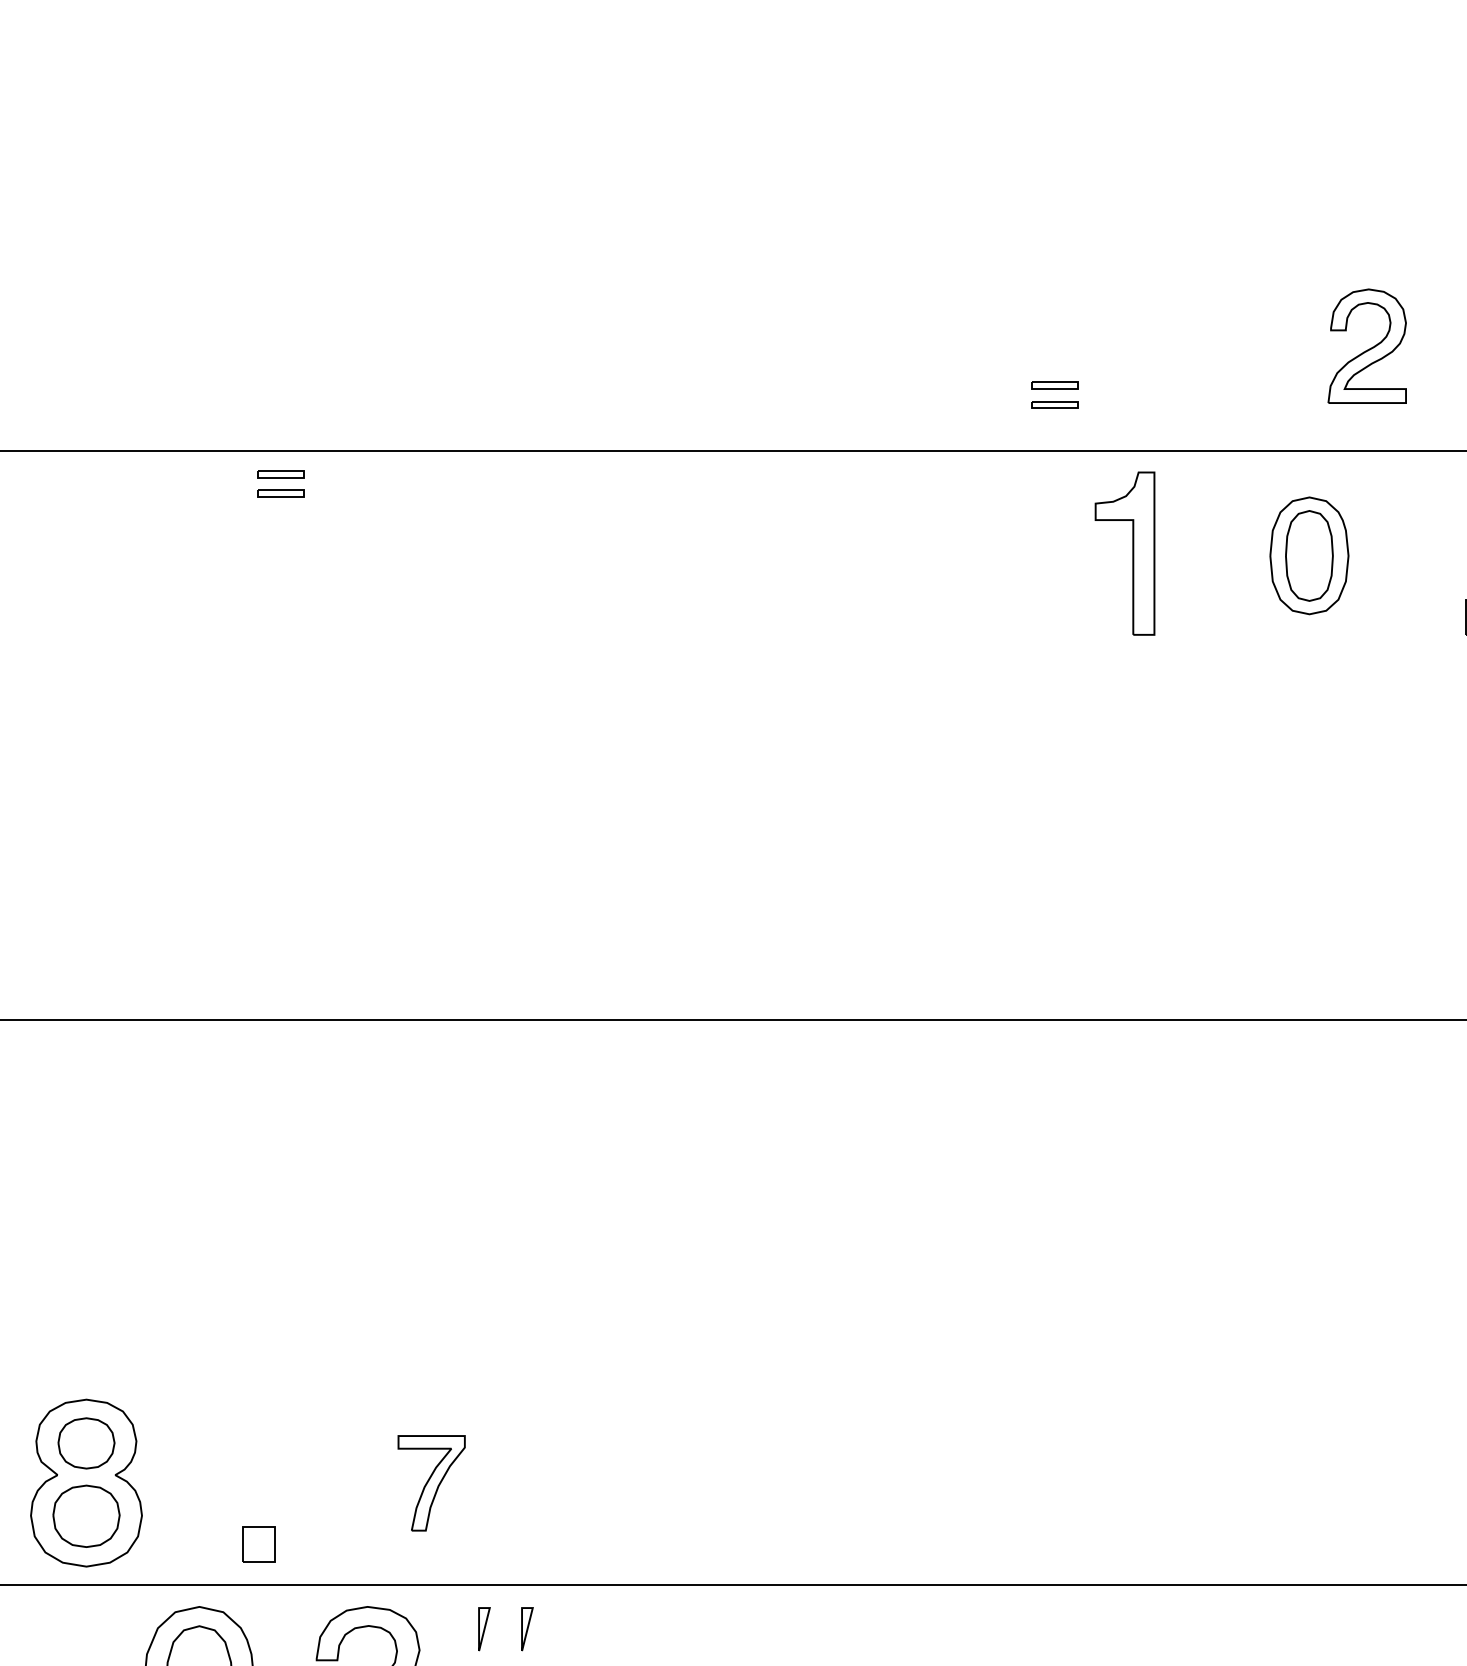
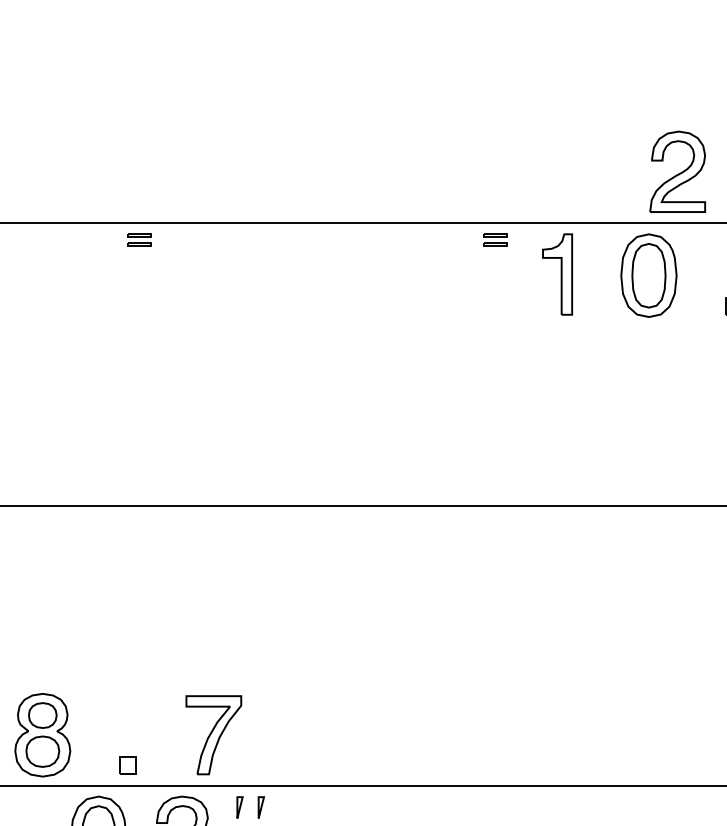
part: (1366, 345) -> (677, 171), size x1.43
part: (1054, 394) -> (495, 239), moved
part: (1308, 555) -> (648, 275), size x1.43
part: (430, 1483) -> (213, 735), size x1.67

